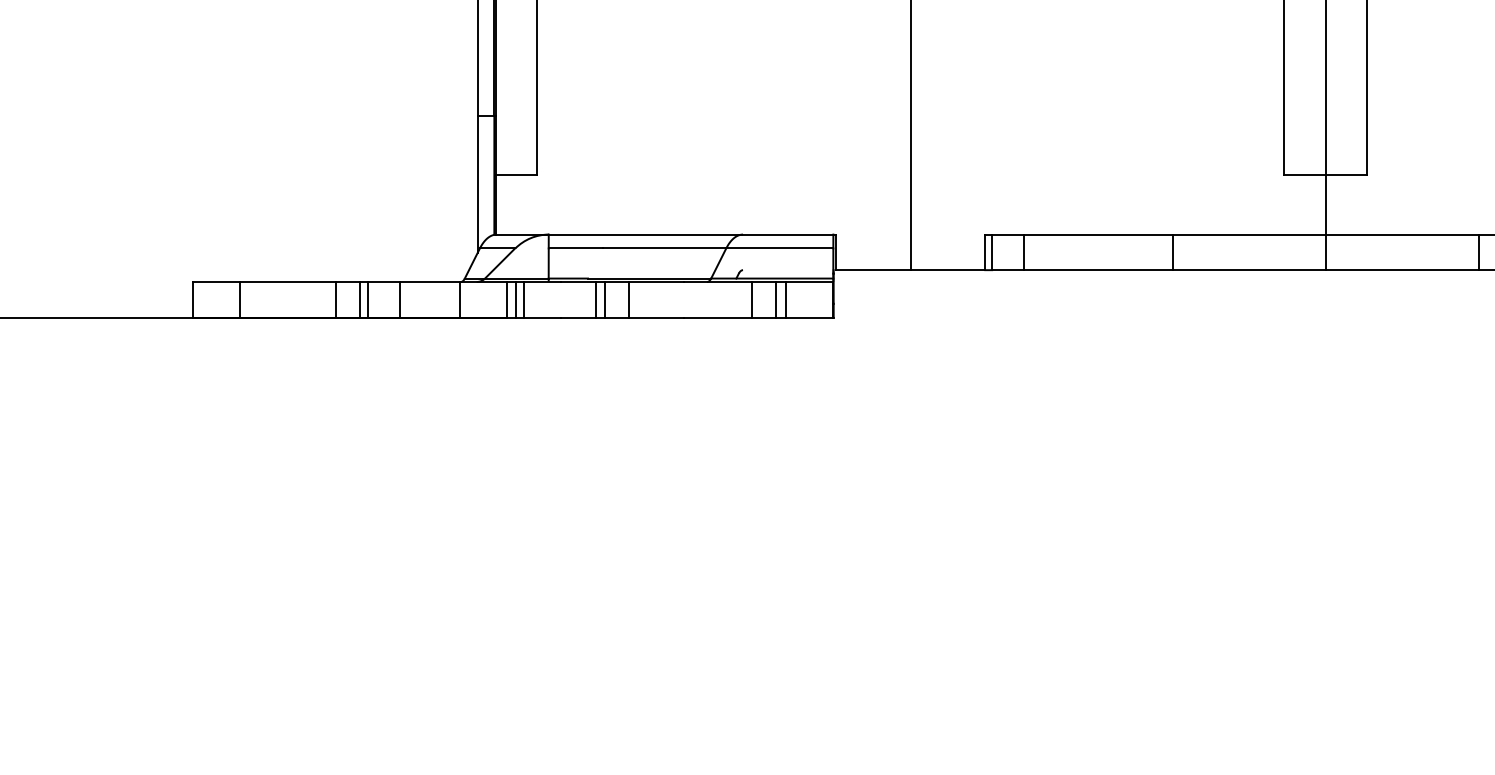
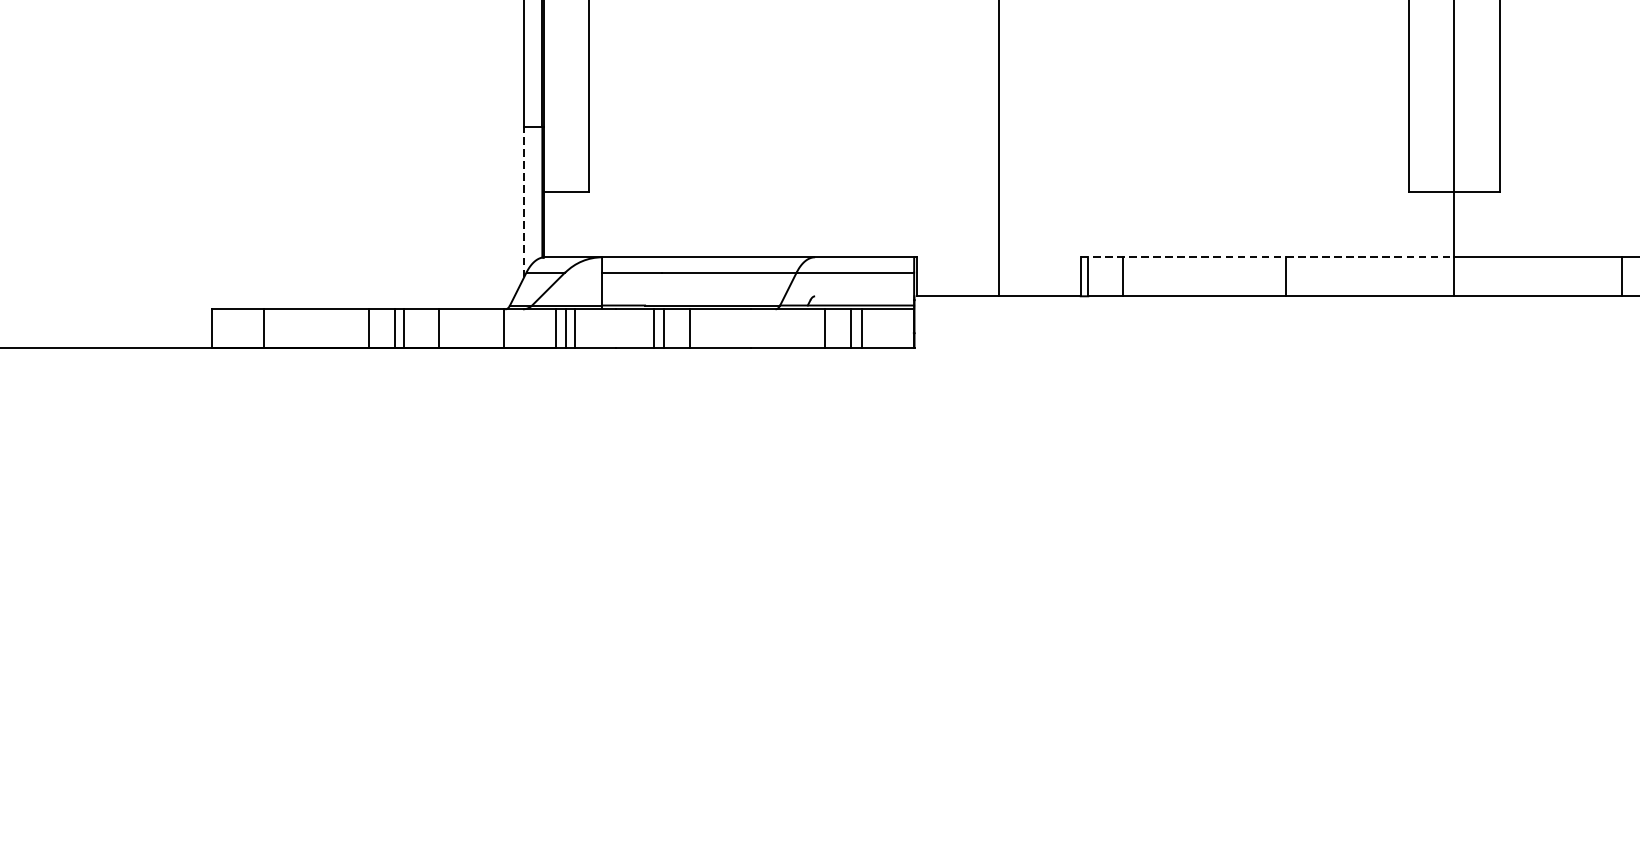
line: (477, 183) -> (523, 201), solid -> dashed
line: (1155, 234) -> (1267, 257), solid -> dashed

